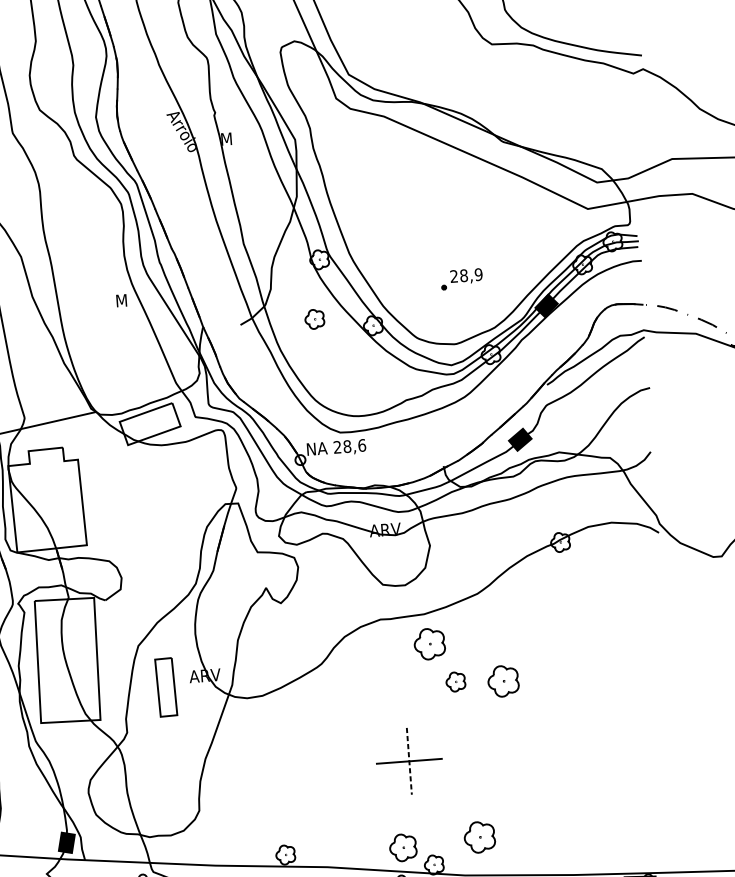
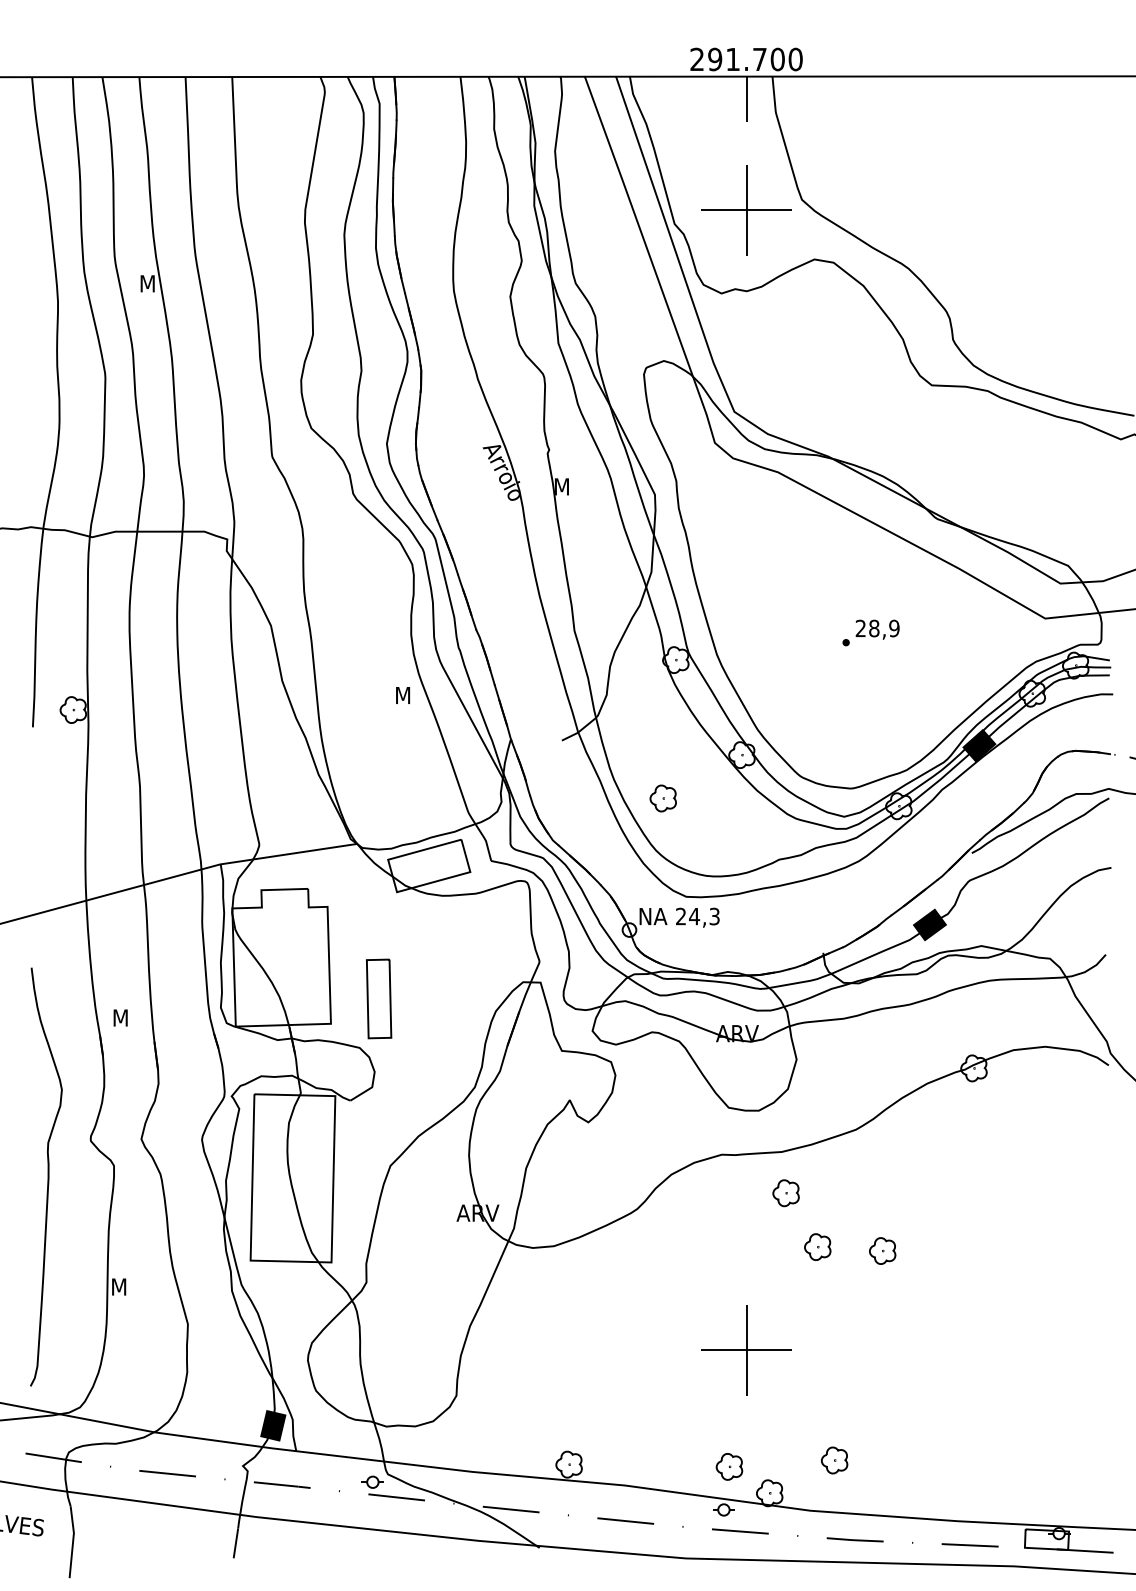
part: (461, 278) -> (870, 632), moved
part: (314, 319) -> (662, 798), moved
text: (354, 446) -> (704, 916), 28,6 -> 24,3
part: (429, 644) -> (785, 1193), size x0.62
part: (503, 680) -> (882, 1250), size x0.62
part: (166, 687) -> (379, 998), moved
line: (409, 761) -> (746, 1350), dashed -> solid
part: (479, 837) -> (834, 1460), size x0.62
part: (403, 847) -> (729, 1466), size x0.71

